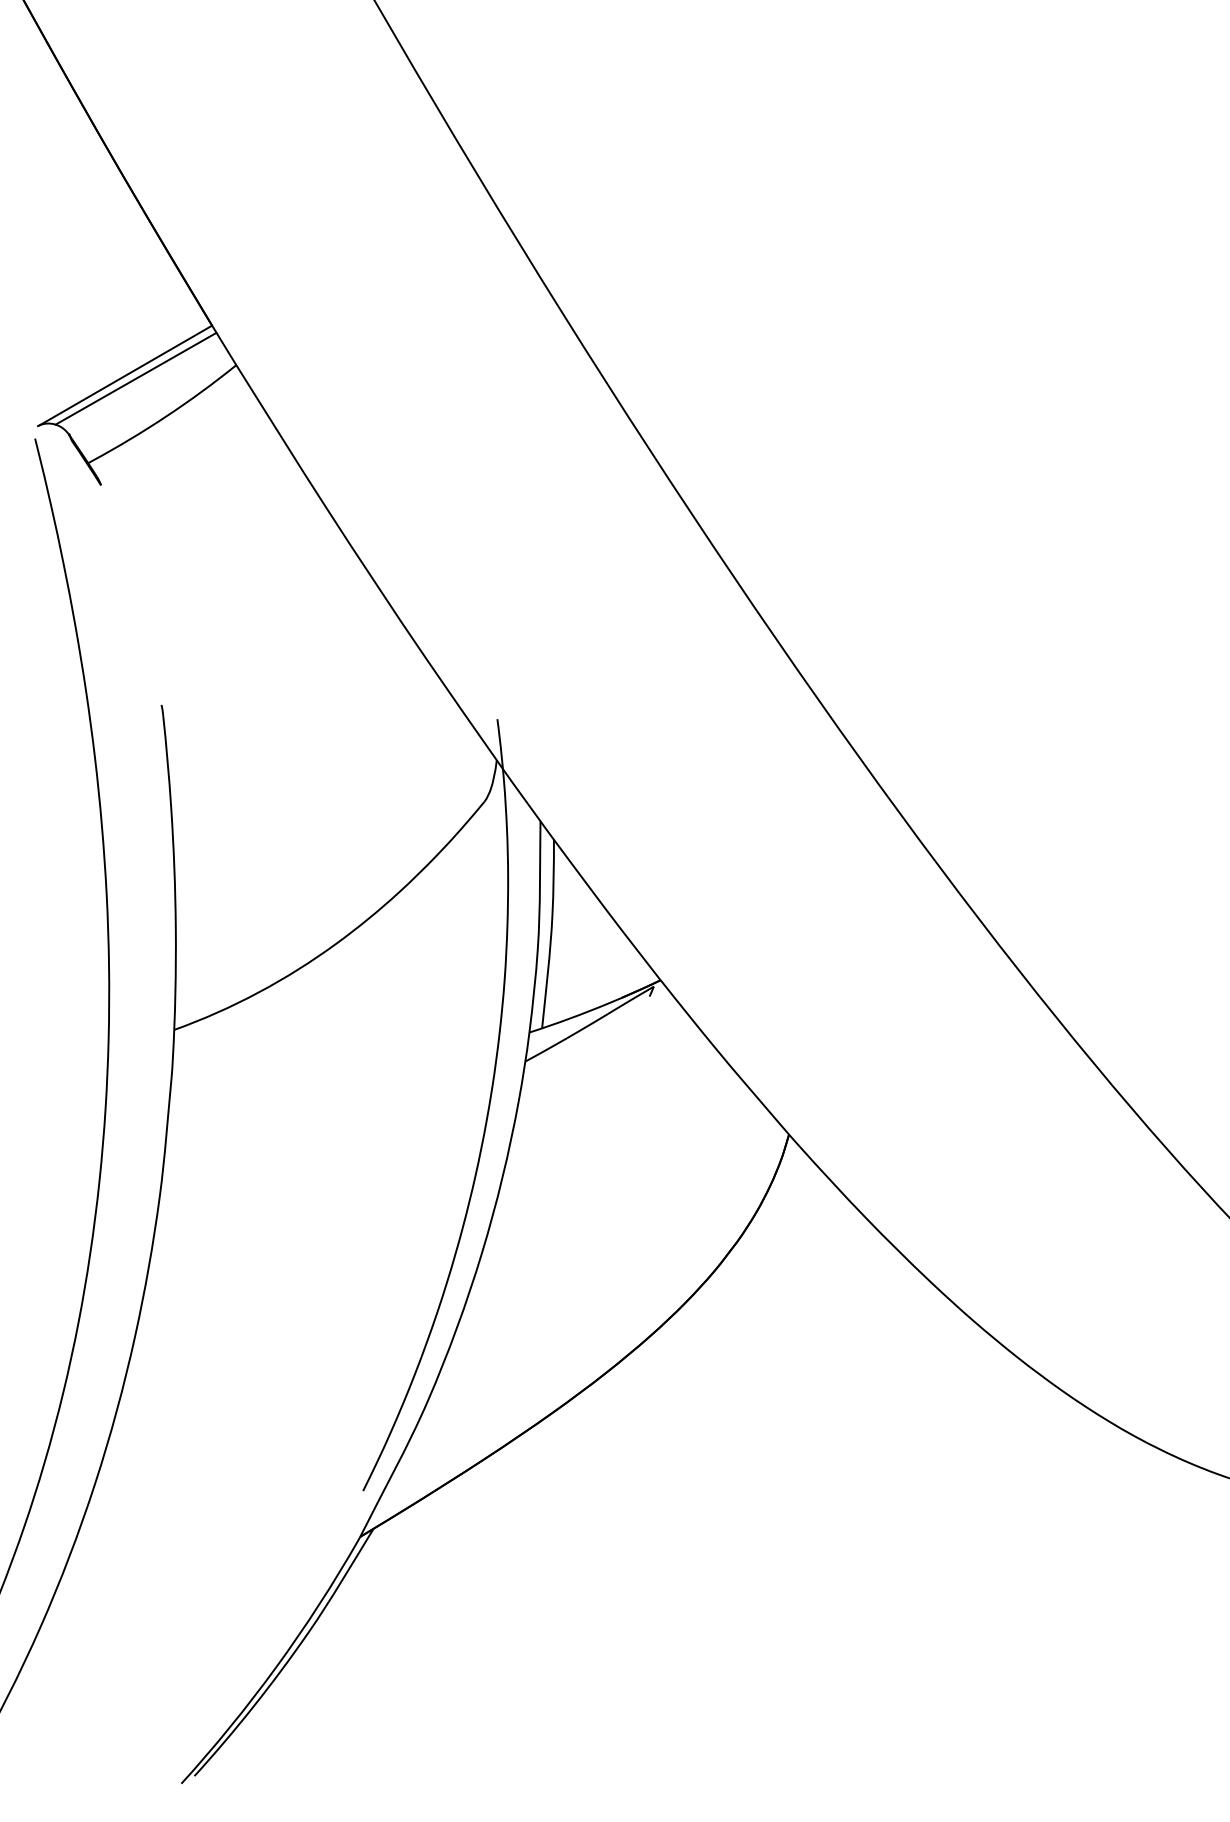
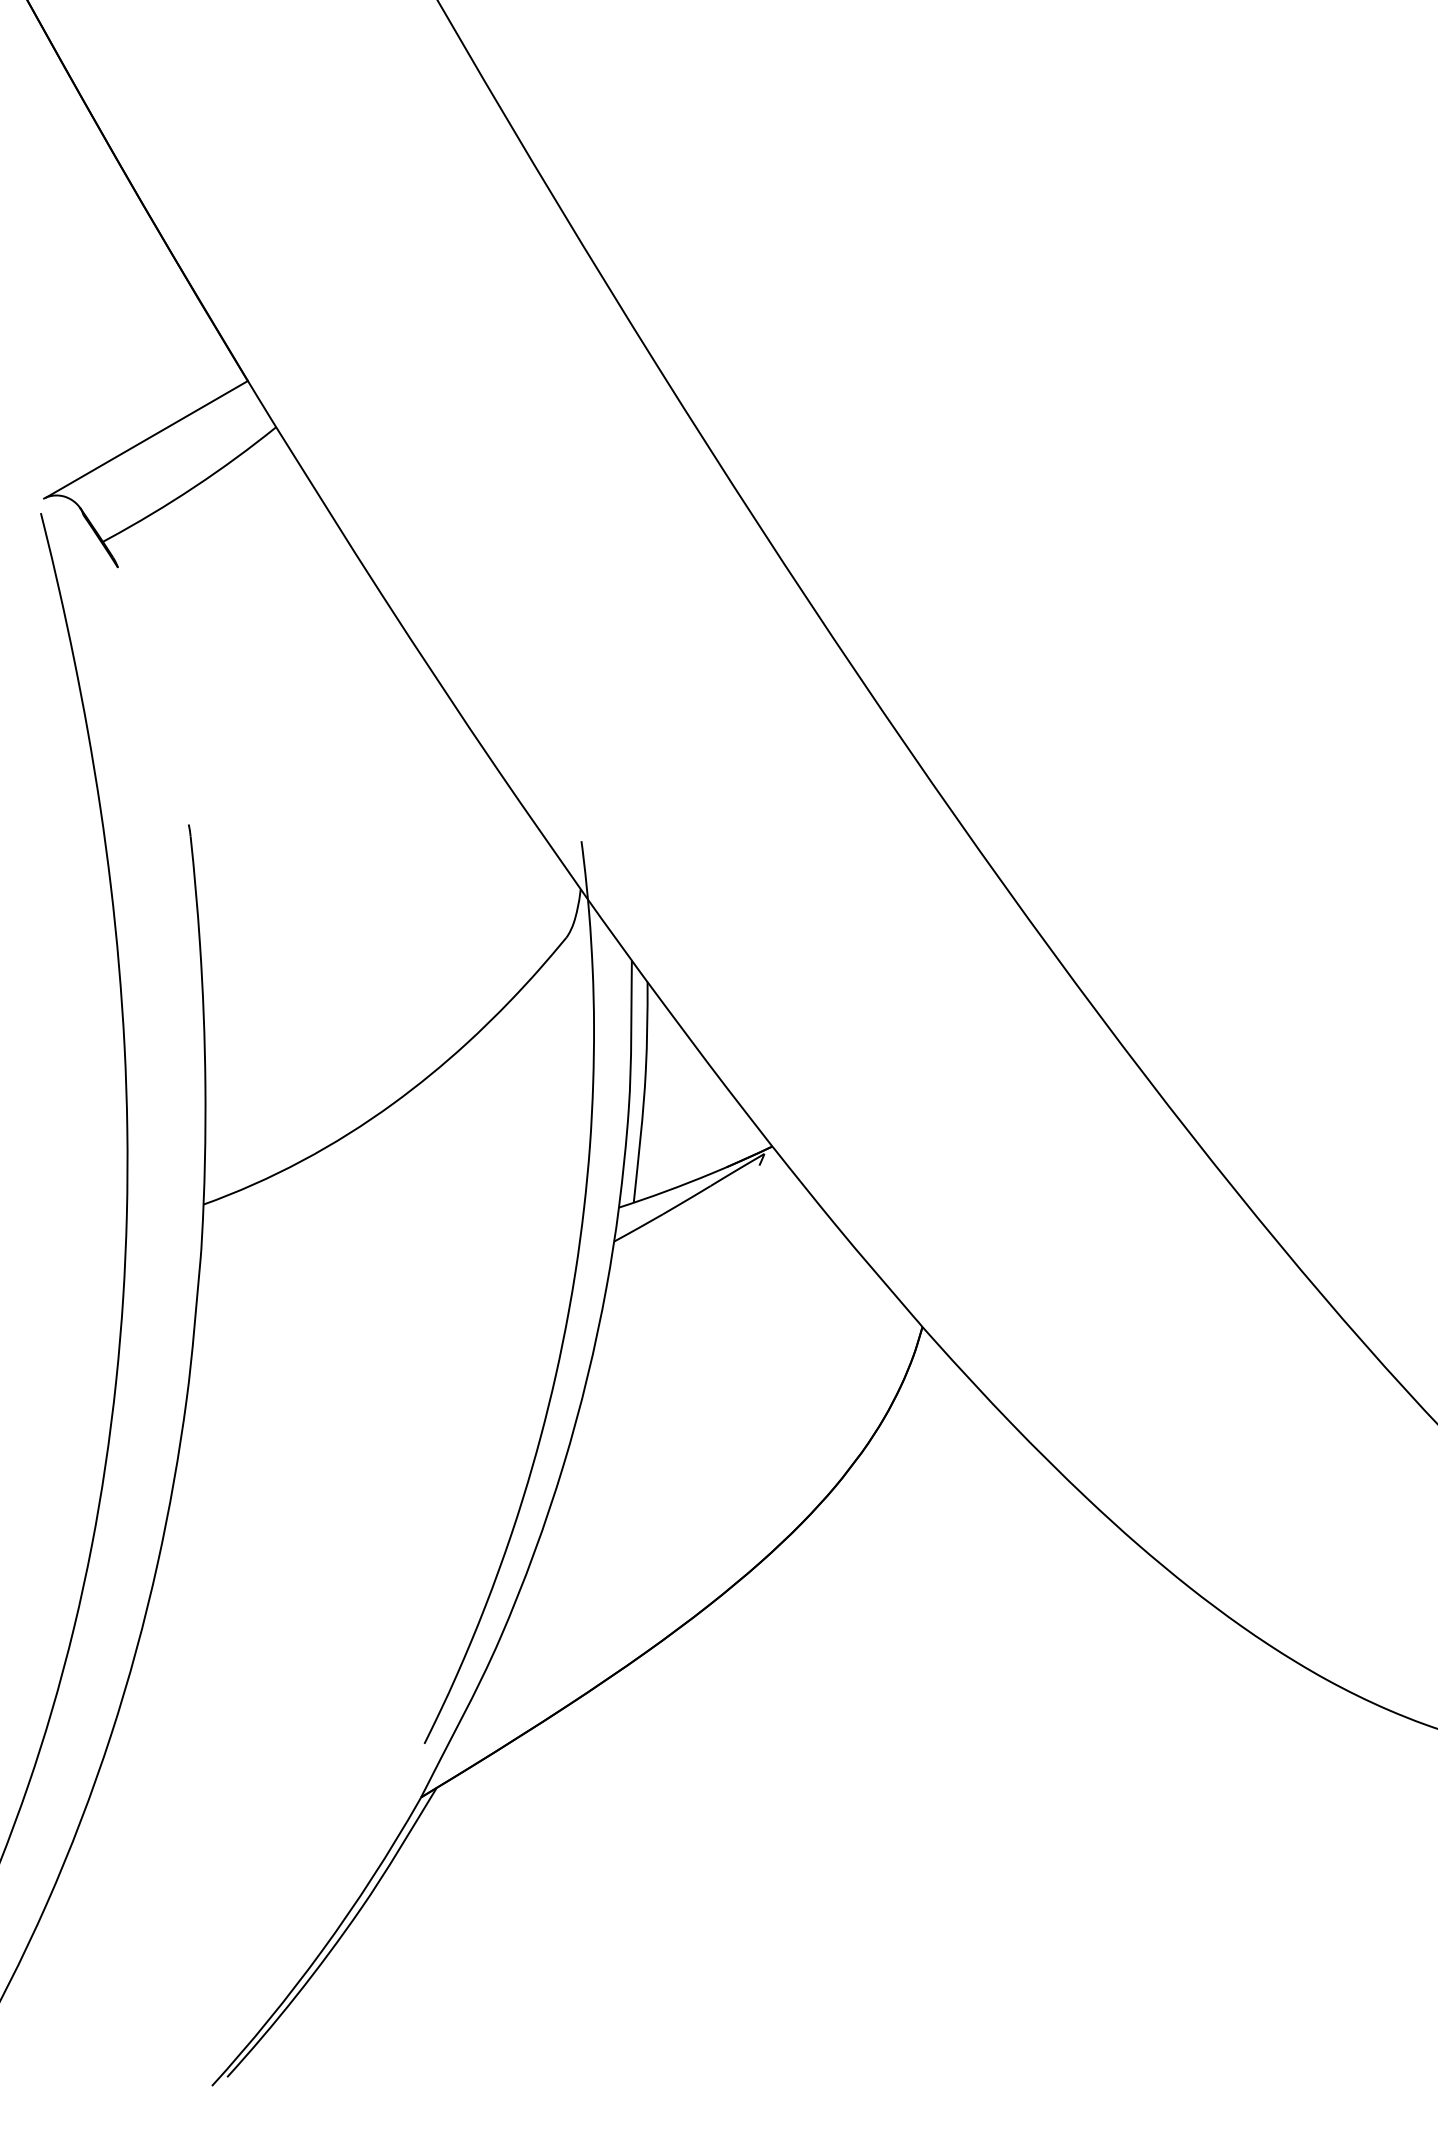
line: (135, 378) -> (158, 442), removed

